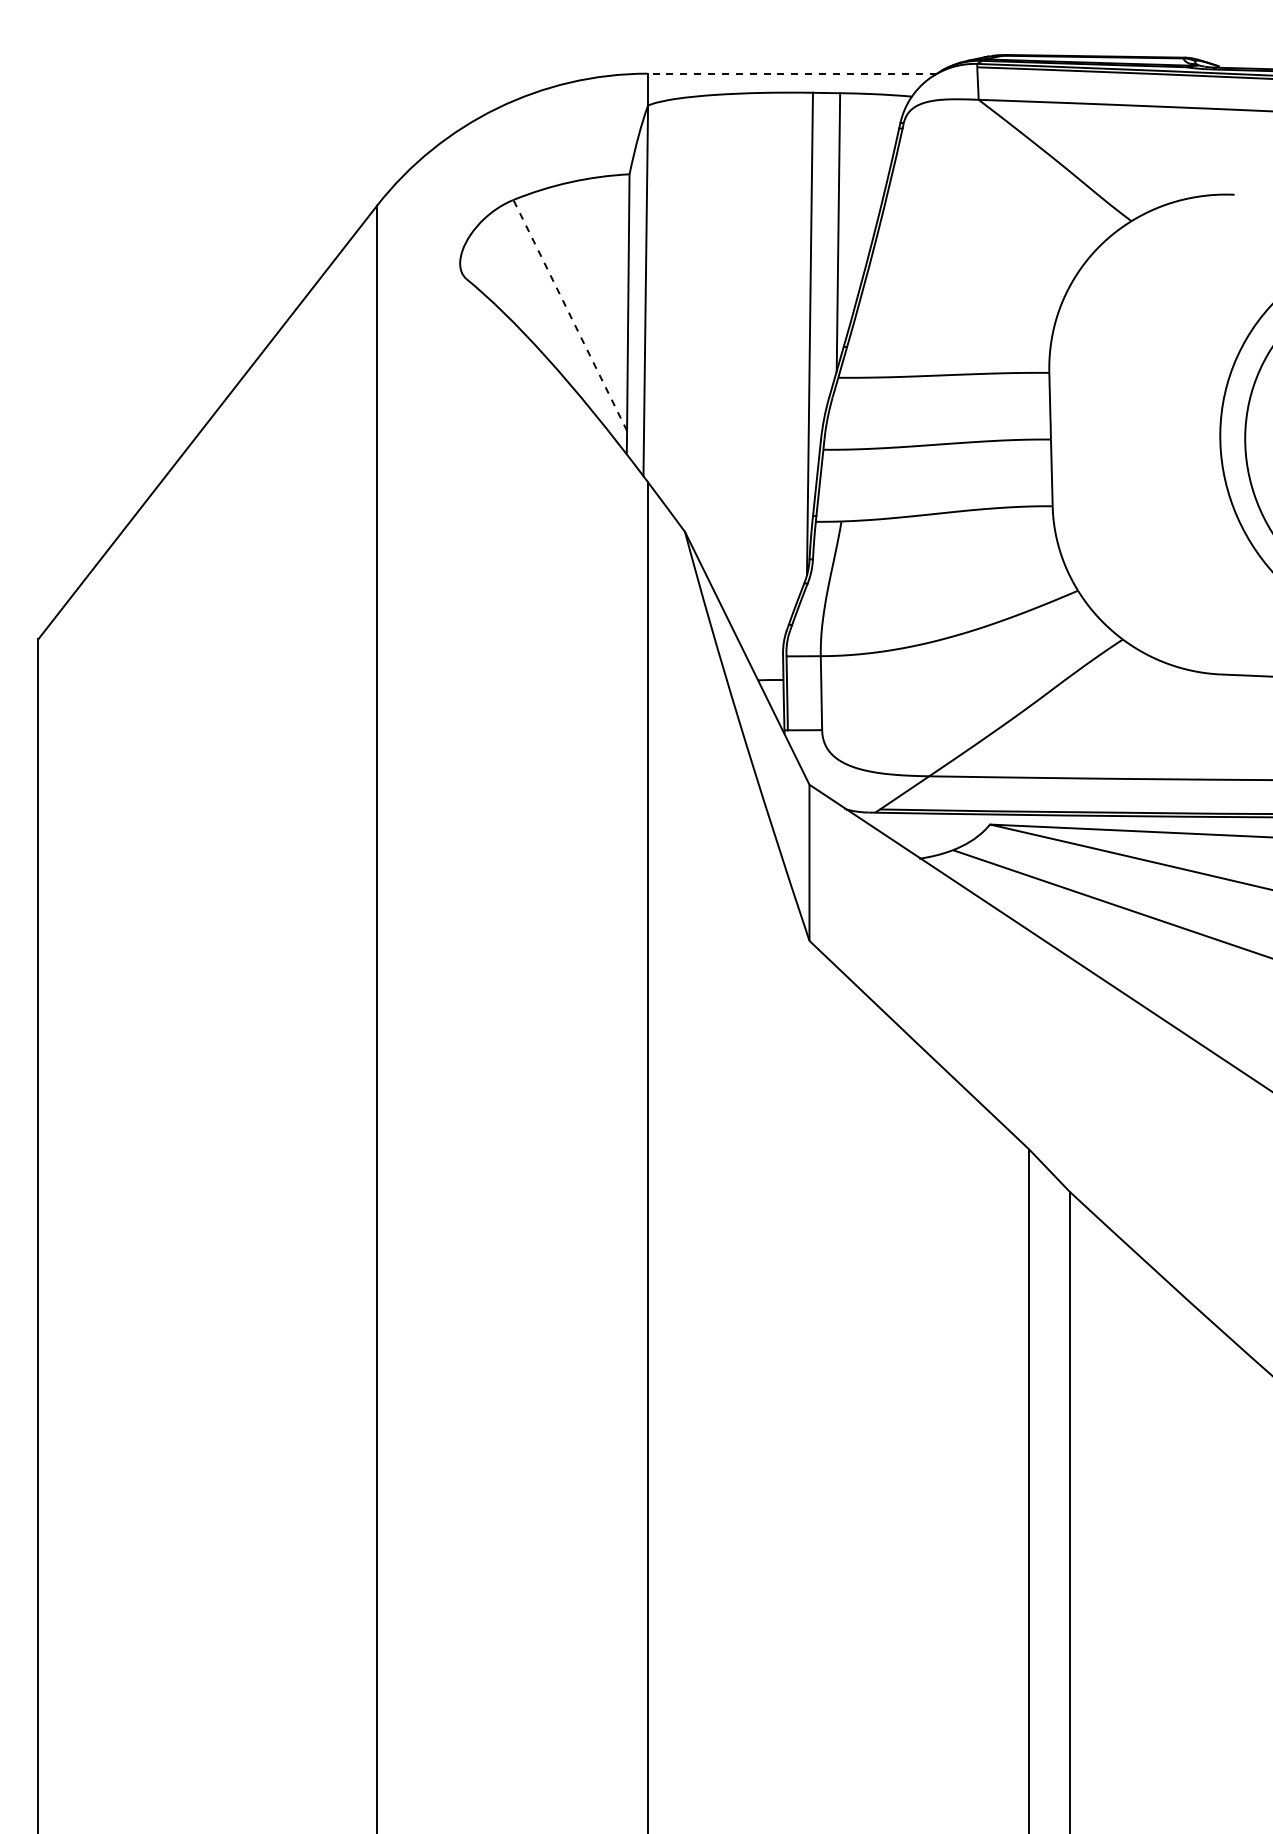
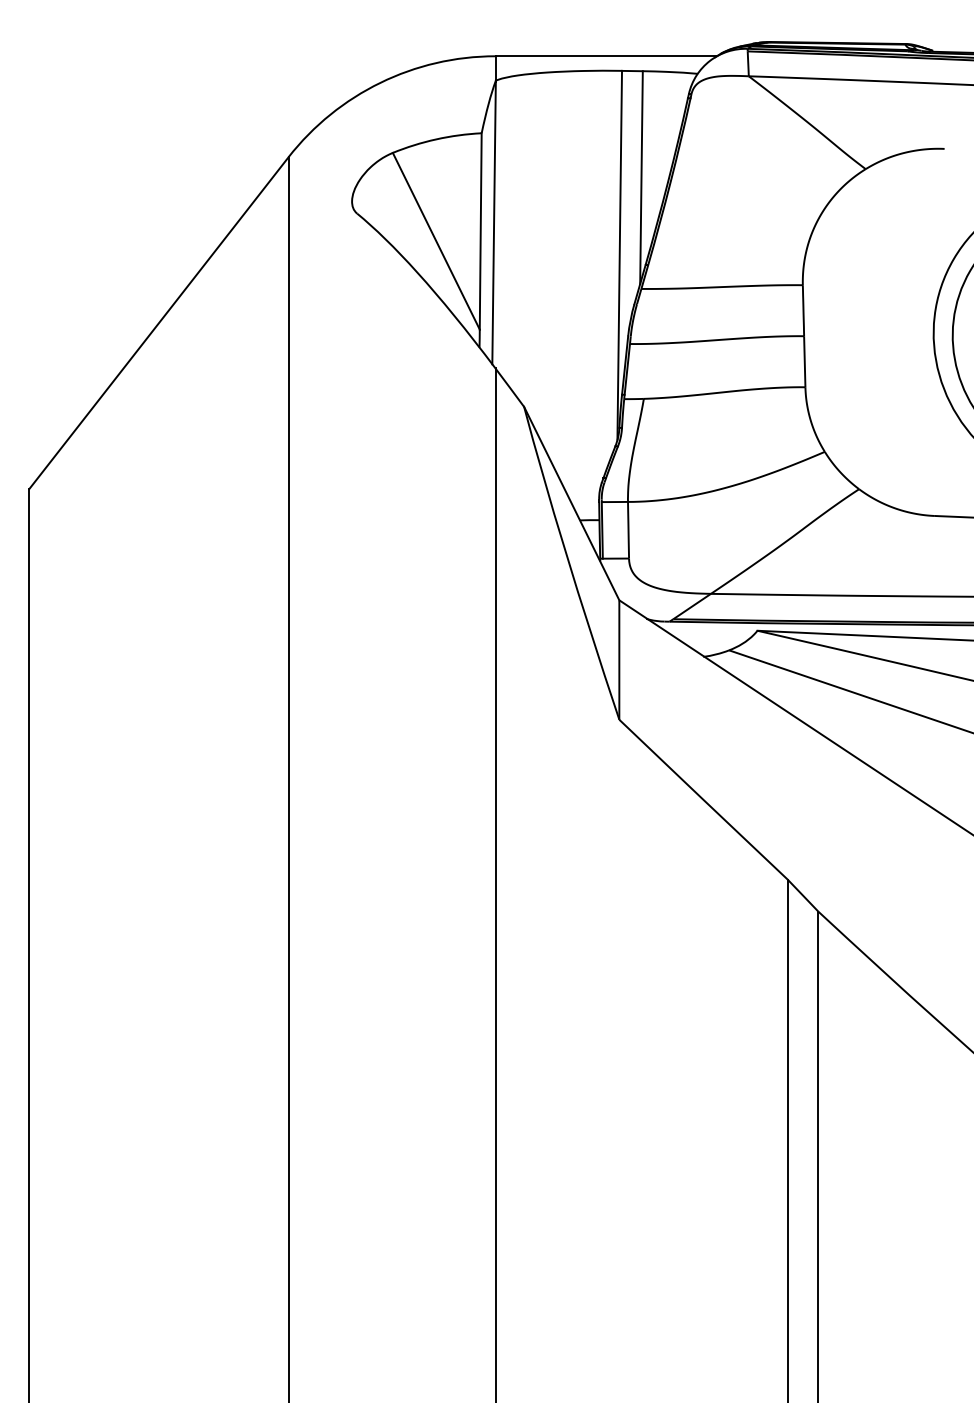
line: (792, 73) -> (606, 56), dashed -> solid
line: (570, 315) -> (436, 241), dashed -> solid

